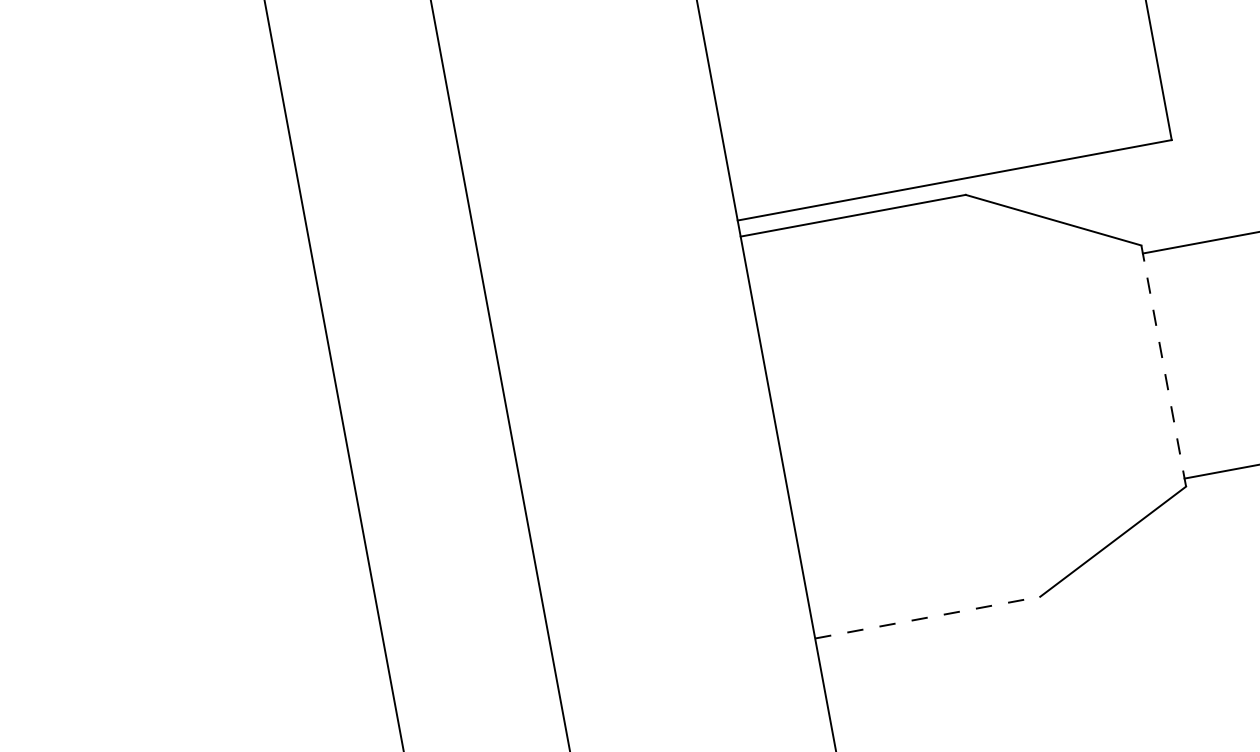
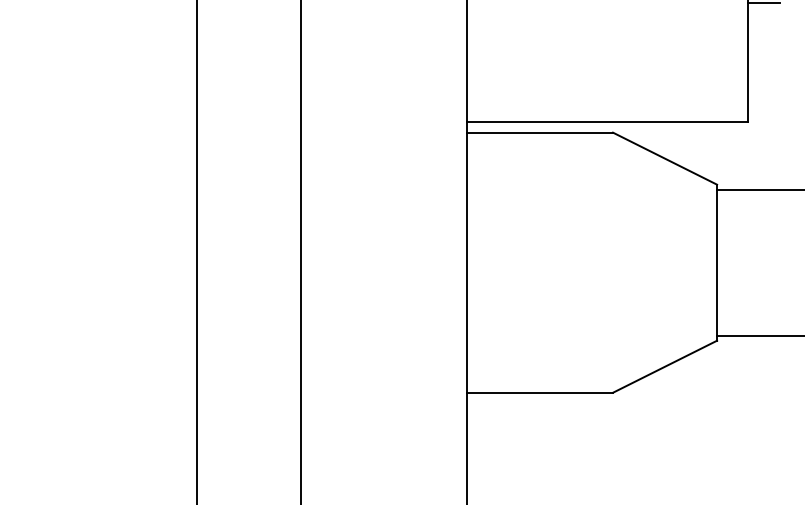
line: (1164, 365) -> (717, 262), dashed -> solid
line: (928, 617) -> (540, 392), dashed -> solid

